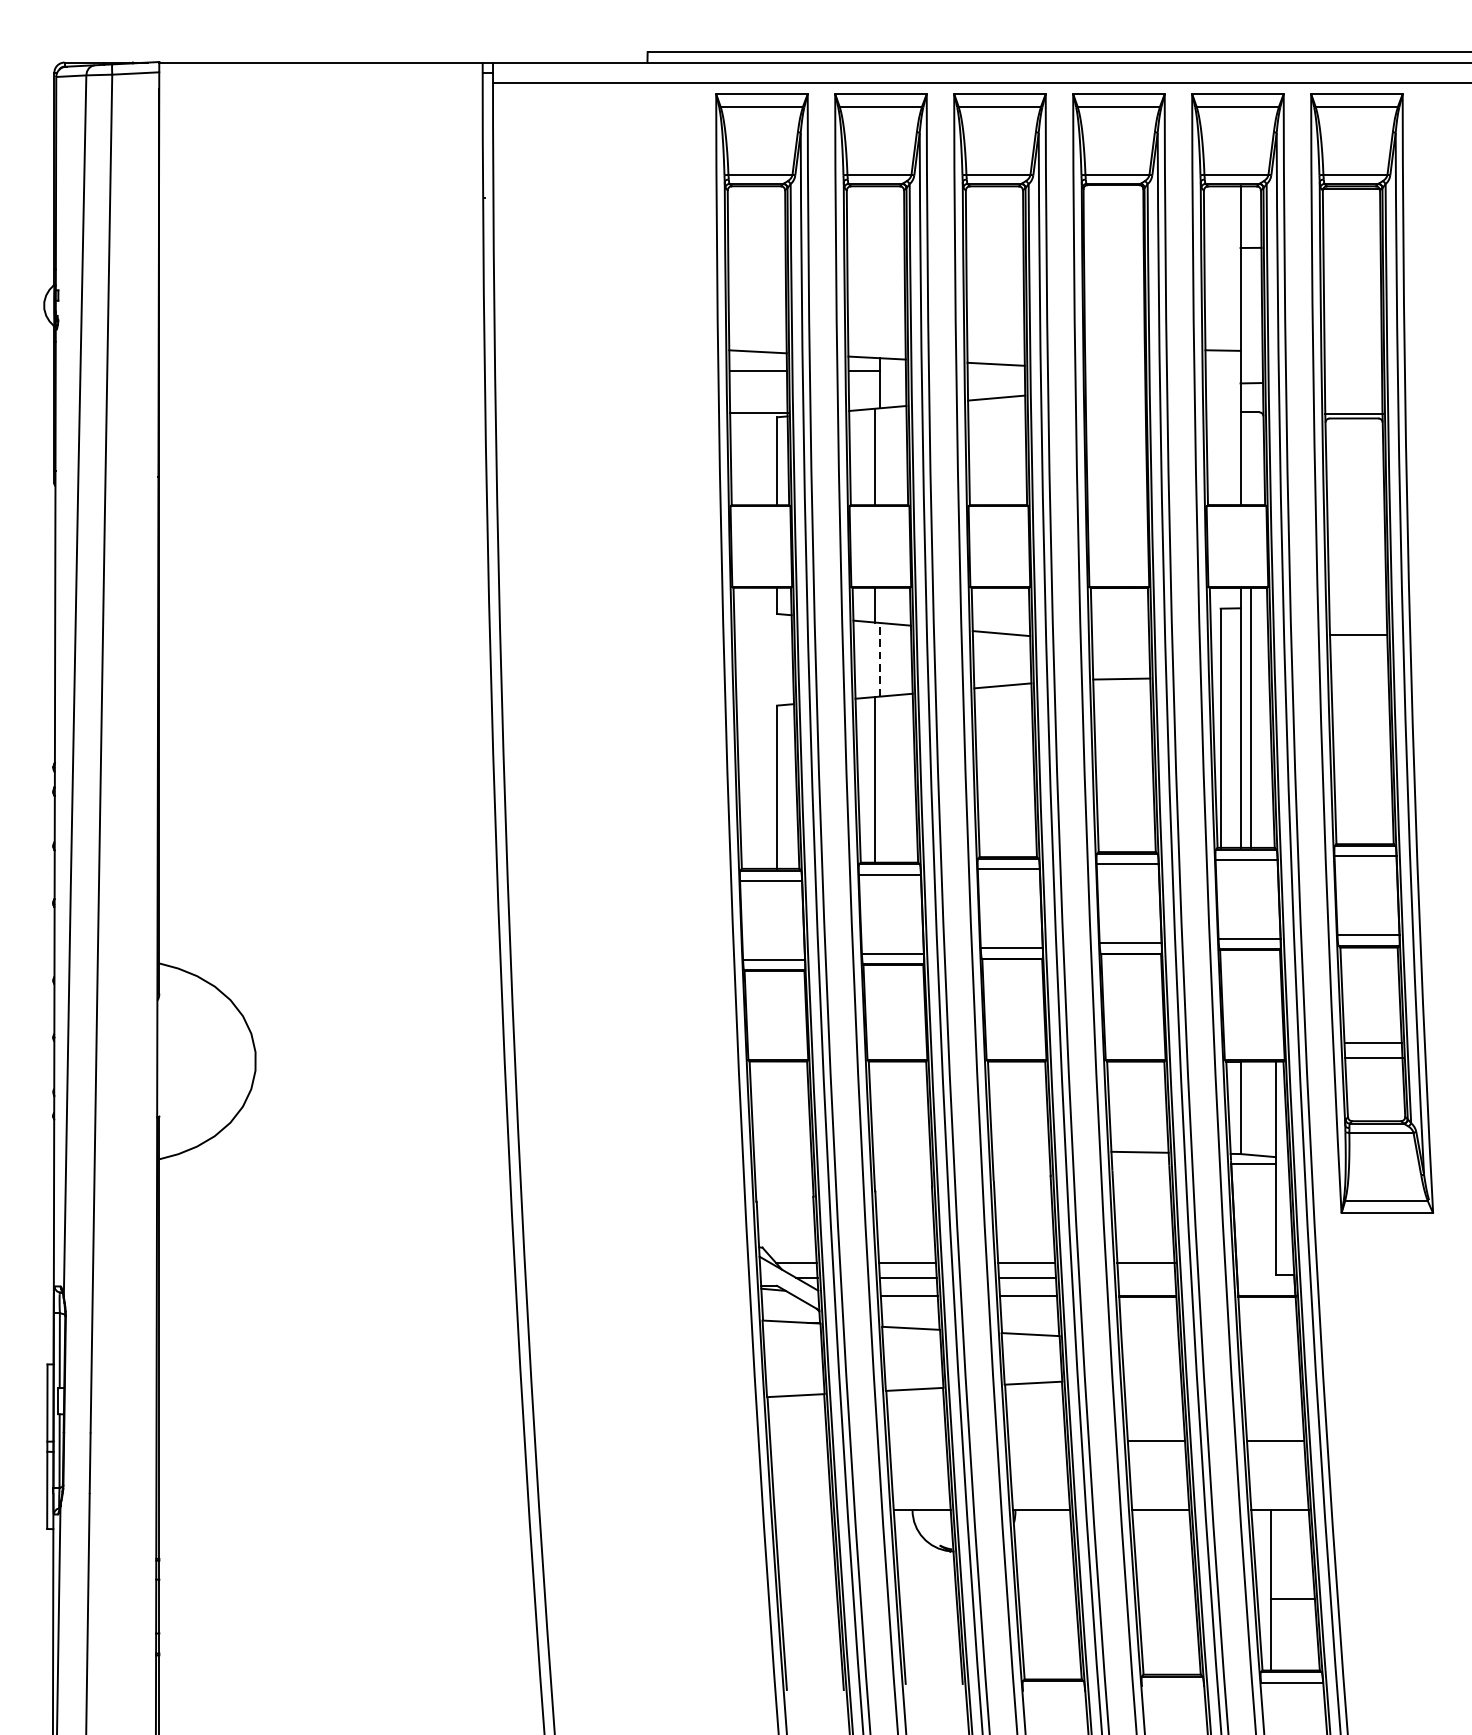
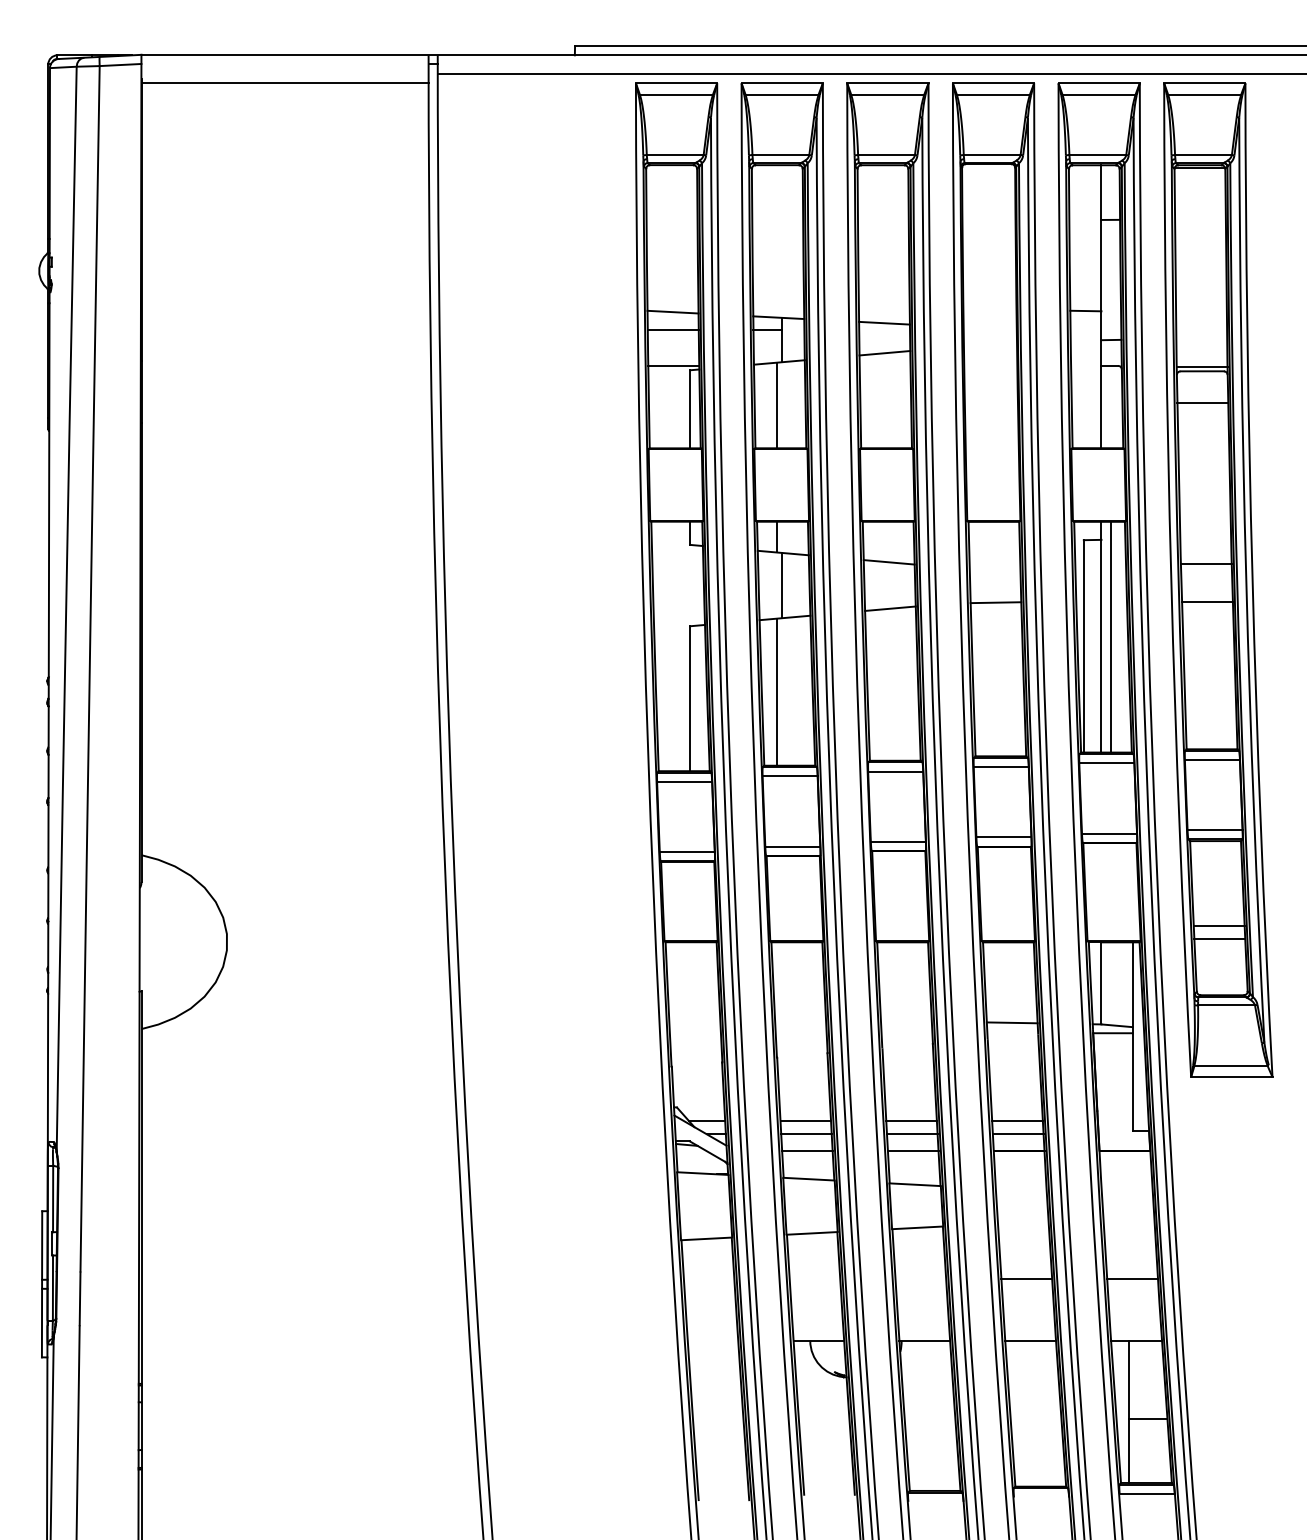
line: (320, 93) -> (284, 82), added
line: (1354, 453) -> (1202, 402), added
line: (880, 659) -> (781, 585), dashed -> solid
line: (1359, 678) -> (1207, 602), added
line: (1145, 1278) -> (1017, 1134), added

